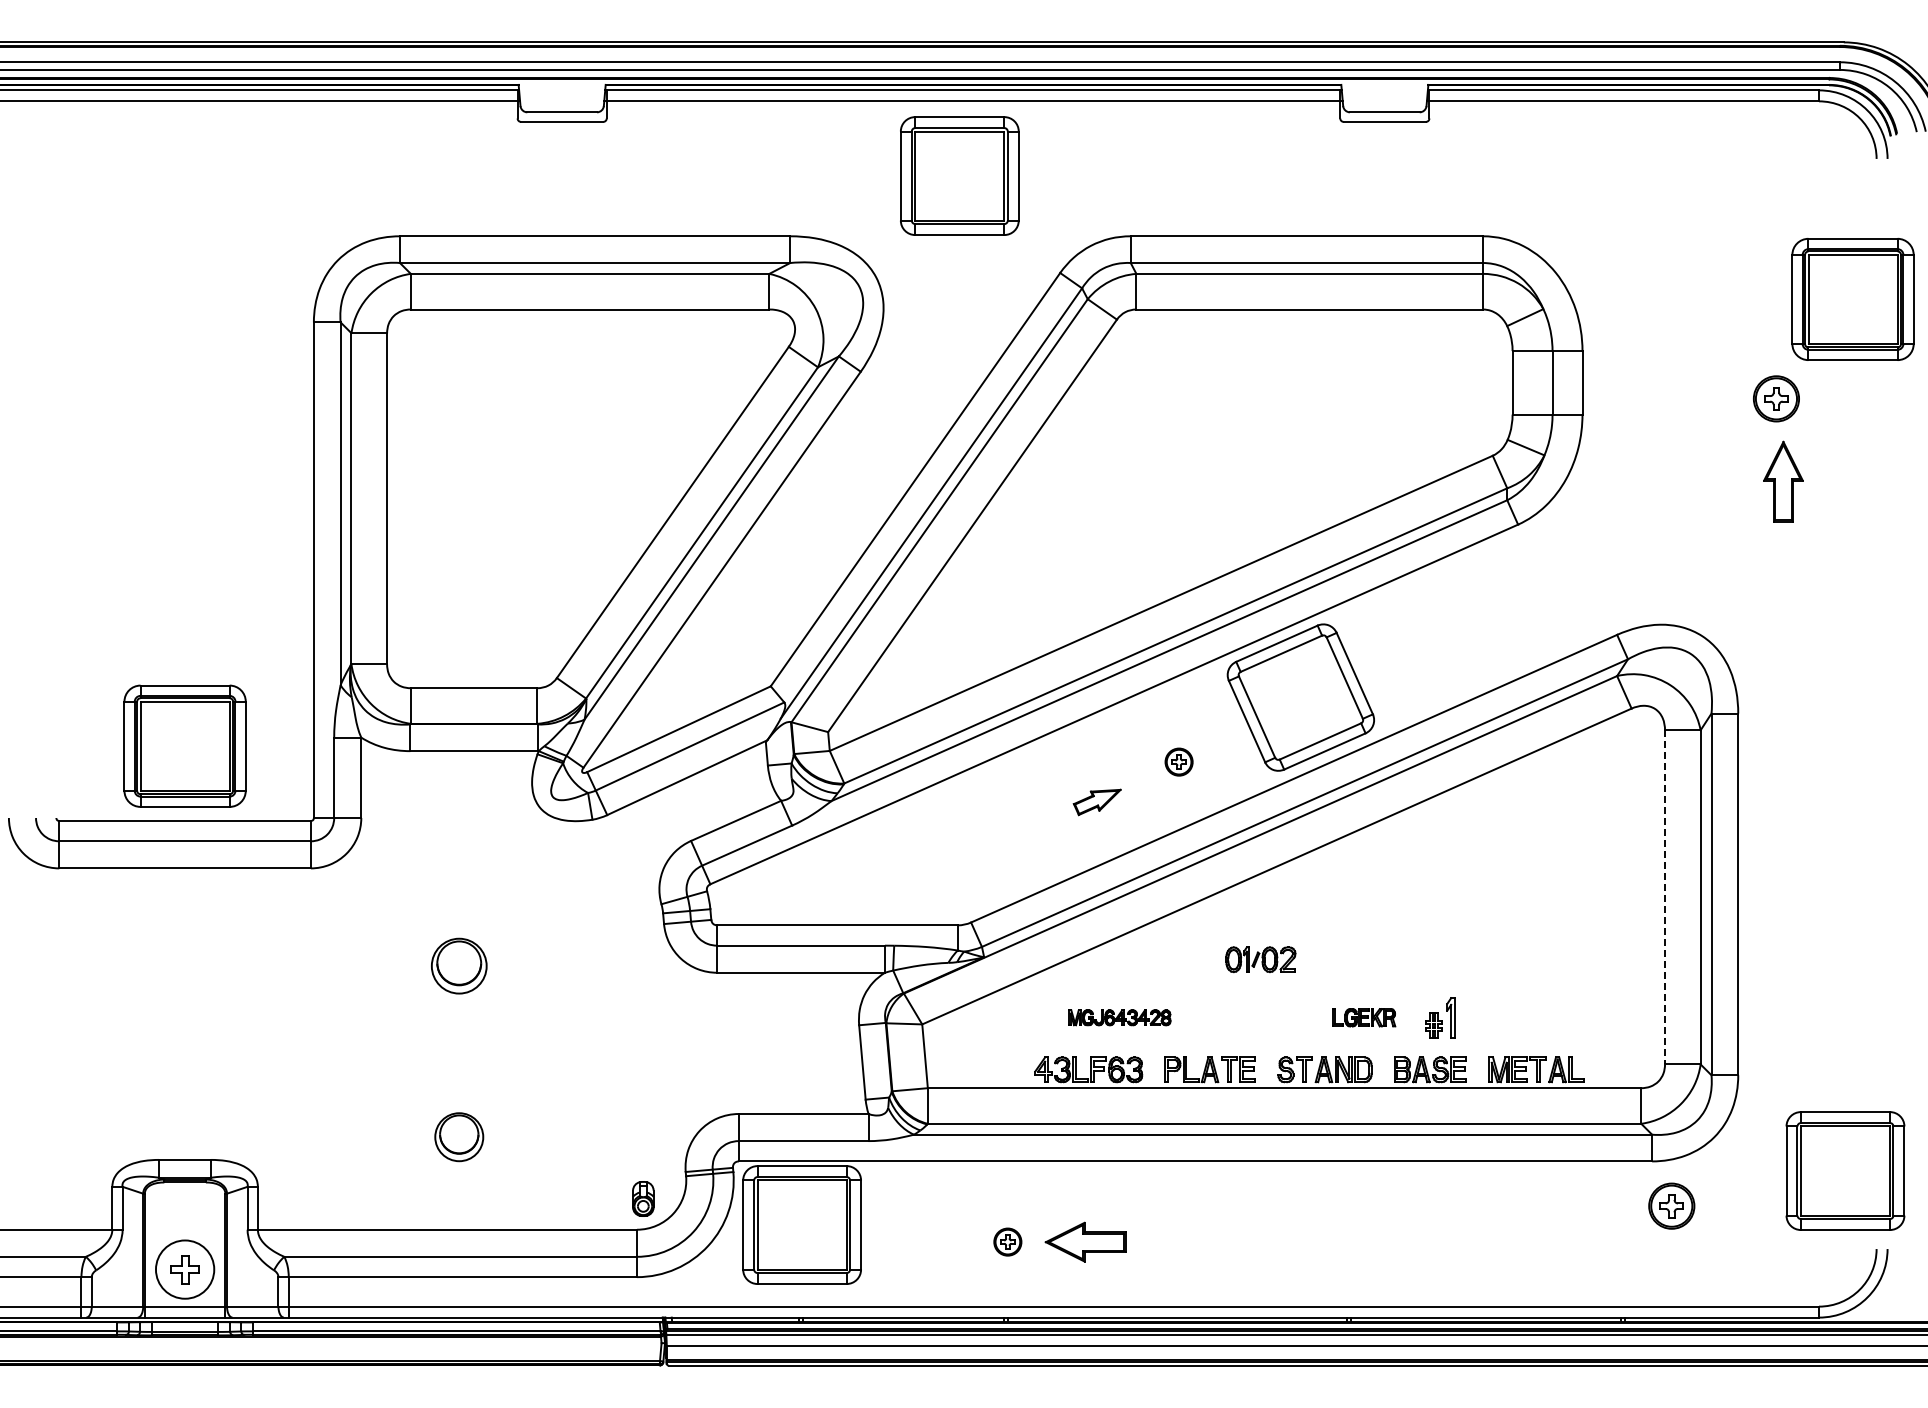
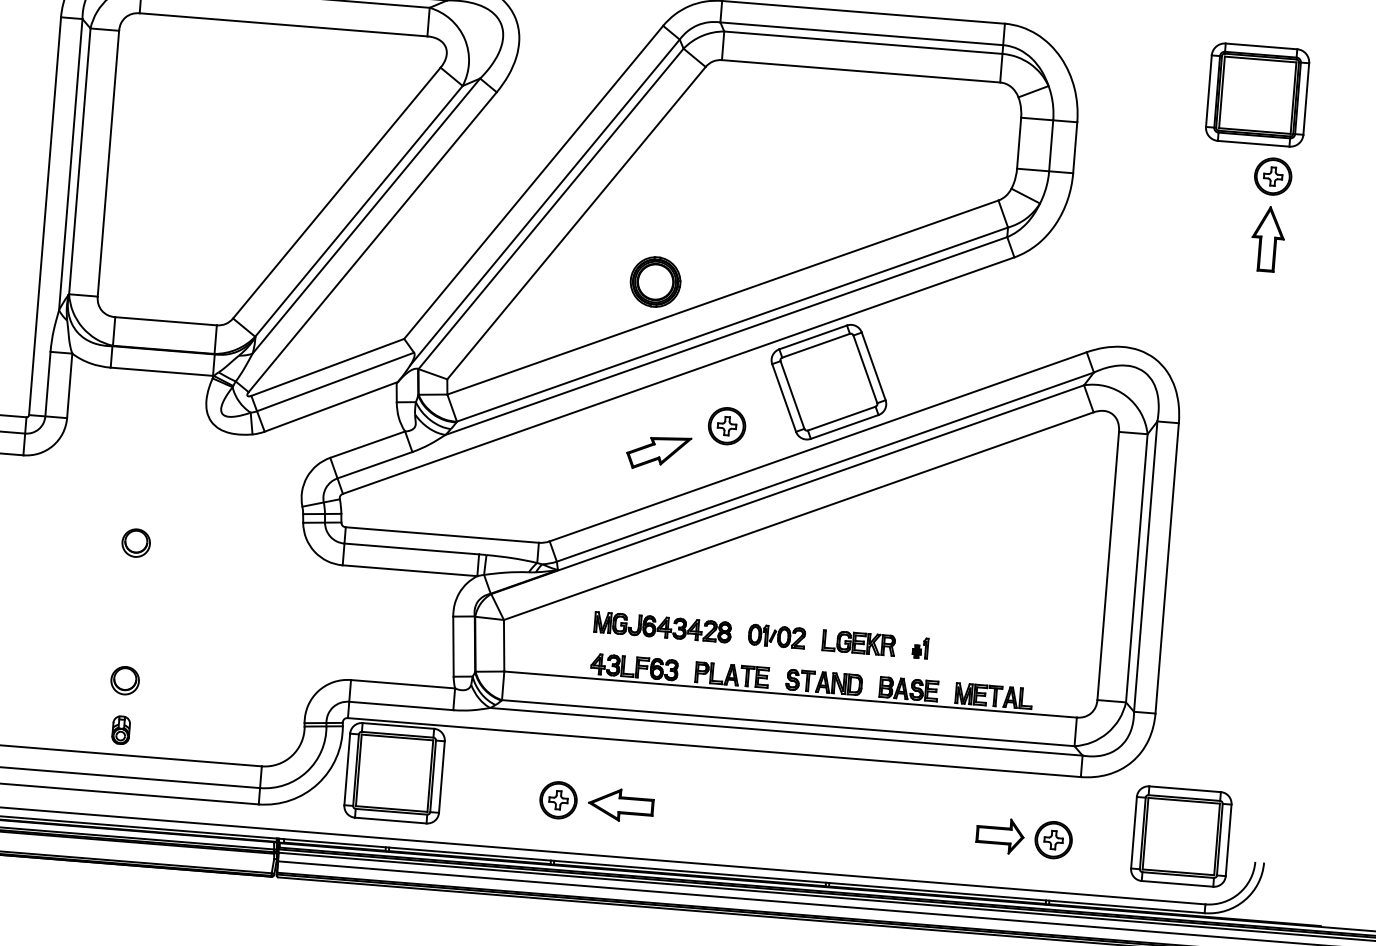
part: (1852, 299) -> (1257, 95), moved
part: (1776, 398) -> (1273, 176), moved
part: (1783, 481) -> (1268, 238), moved
part: (1076, 590) -> (655, 281), added
part: (1178, 761) -> (726, 425), size x1.67
part: (1097, 802) -> (658, 453), size x1.67
line: (1665, 897) -> (1108, 566), dashed -> solid
part: (1260, 959) -> (776, 636), moved
part: (459, 965) -> (136, 542), size x0.62
part: (1119, 1017) -> (662, 627), size x1.67
part: (1363, 1017) -> (858, 642), size x1.43
part: (1440, 1017) -> (920, 647), size x0.62
part: (459, 1137) -> (125, 680), size x0.71
part: (1845, 1170) -> (1181, 836), moved
part: (643, 1198) -> (121, 729), moved
part: (1671, 1205) -> (1053, 839), moved
part: (1007, 1241) -> (558, 799), size x1.67
part: (1558, 1242) -> (1000, 836), added

